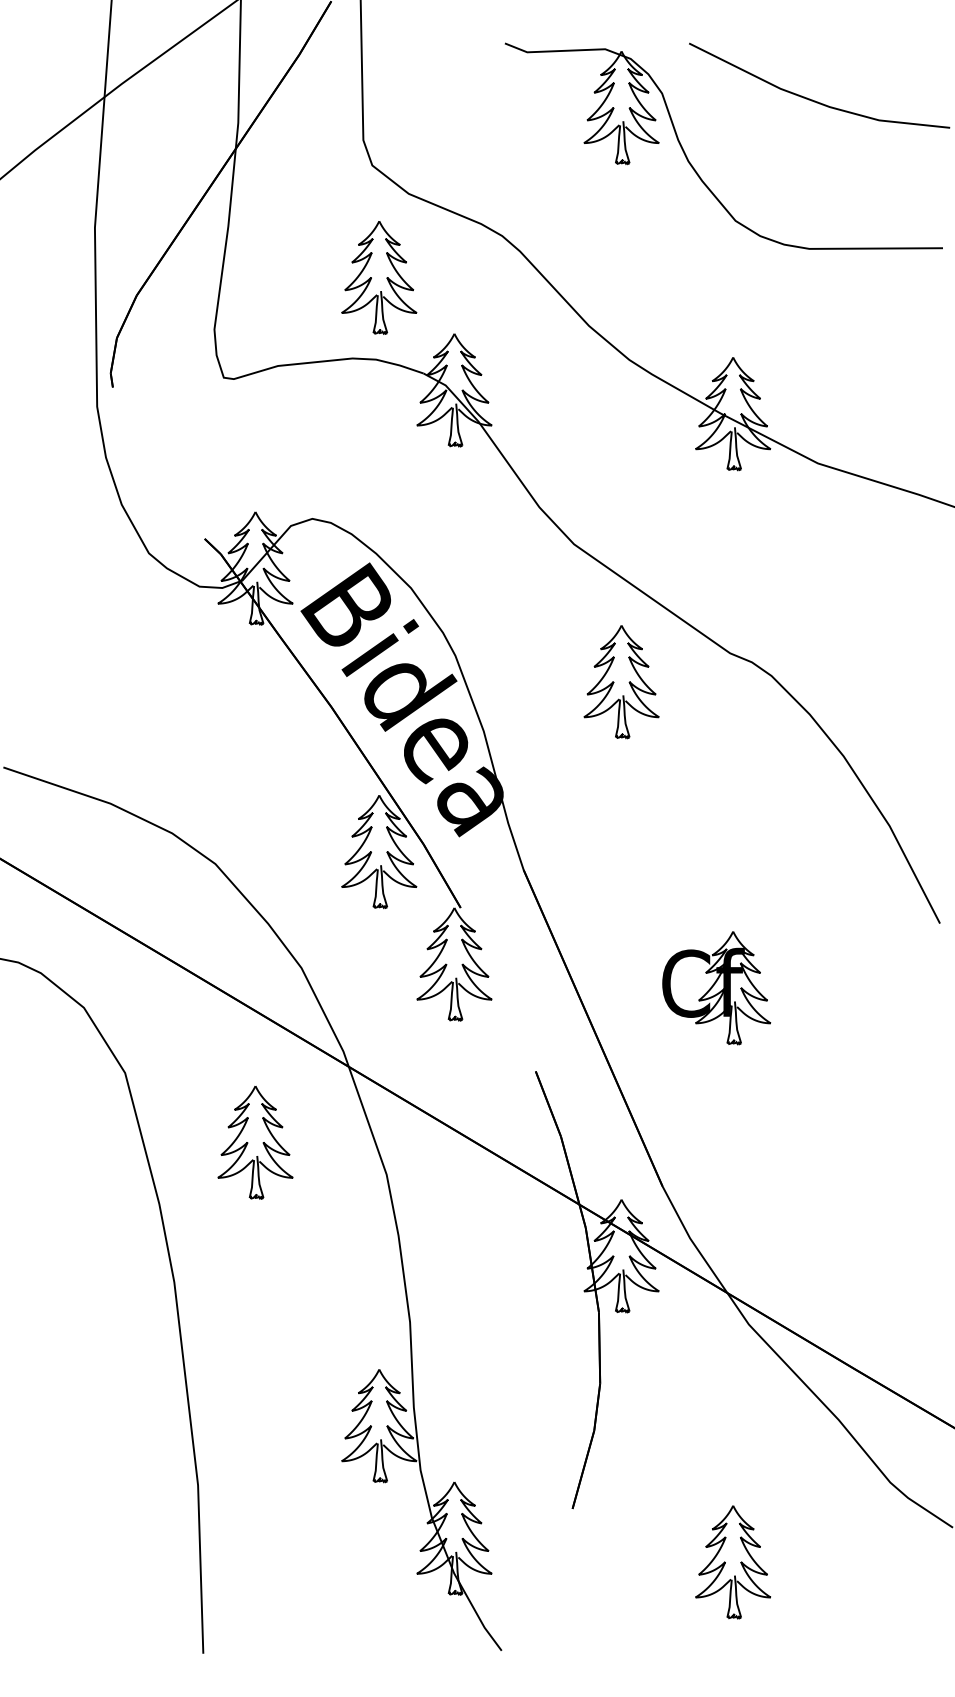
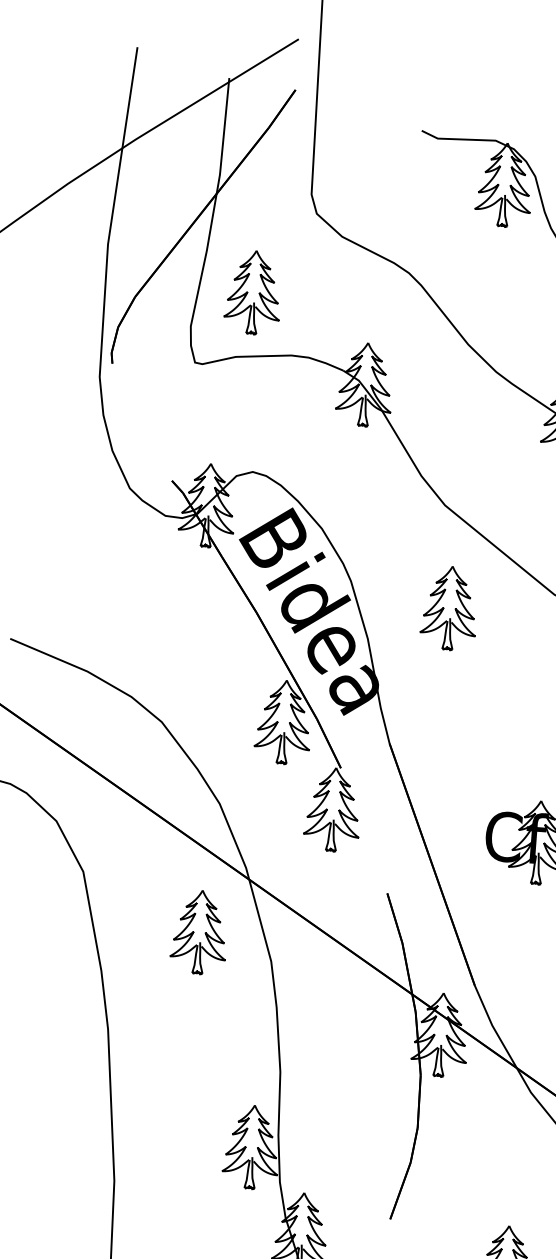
part: (379, 277) -> (253, 292), moved
part: (621, 682) -> (449, 608), moved
part: (255, 1142) -> (199, 932), moved

